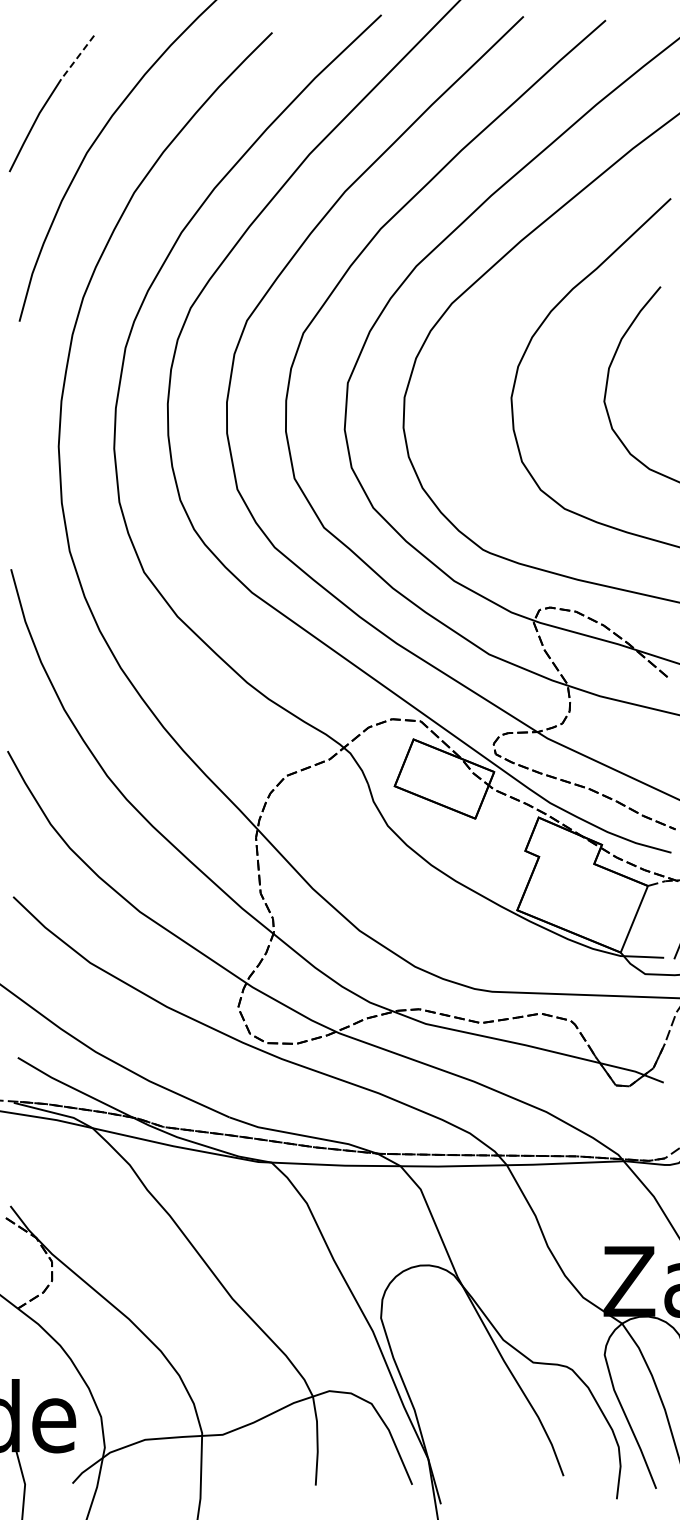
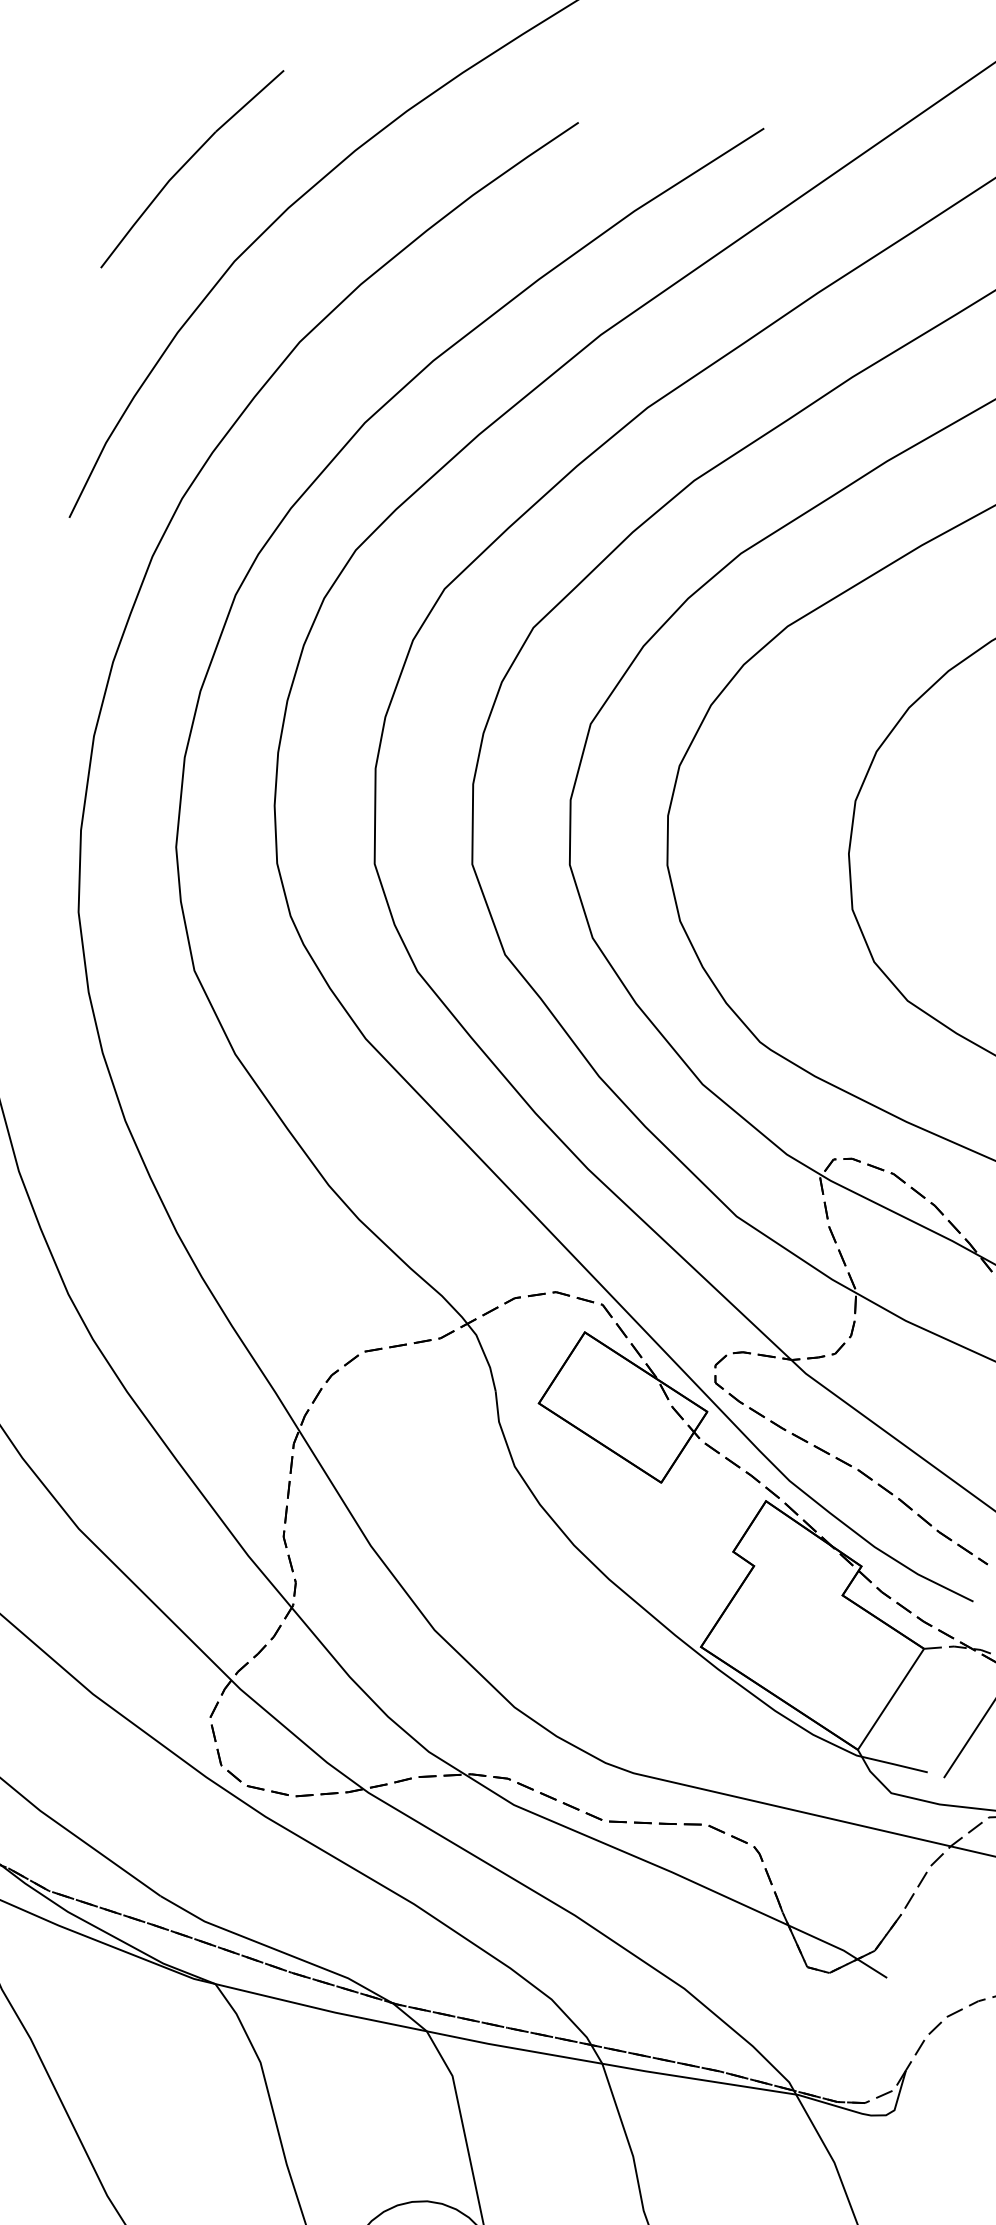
line: (77, 57) -> (249, 101), dashed -> solid

